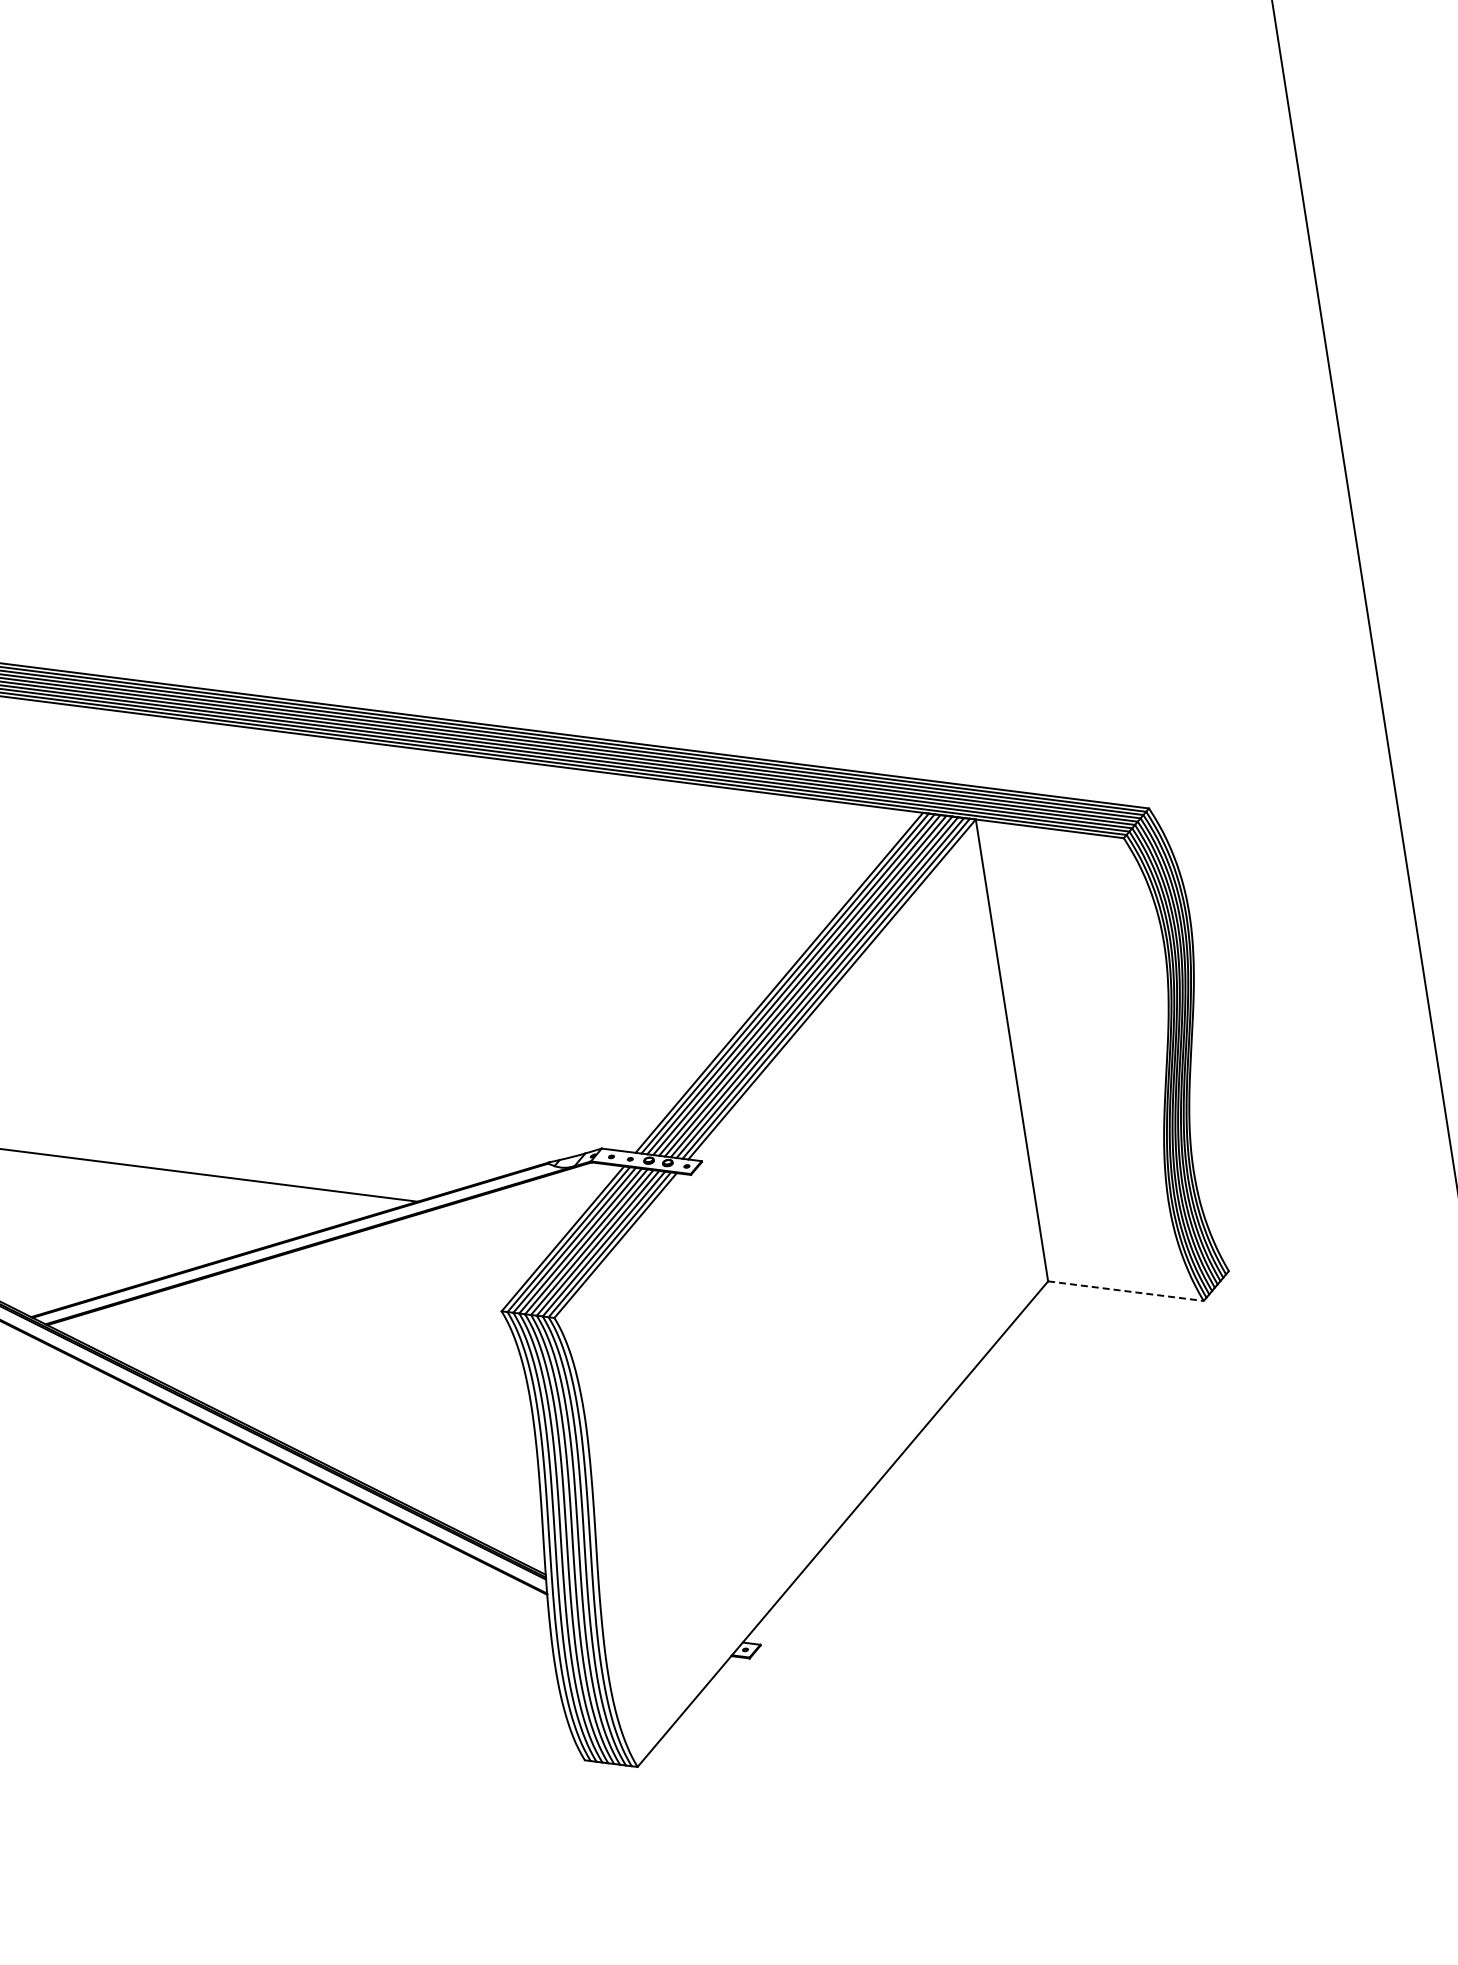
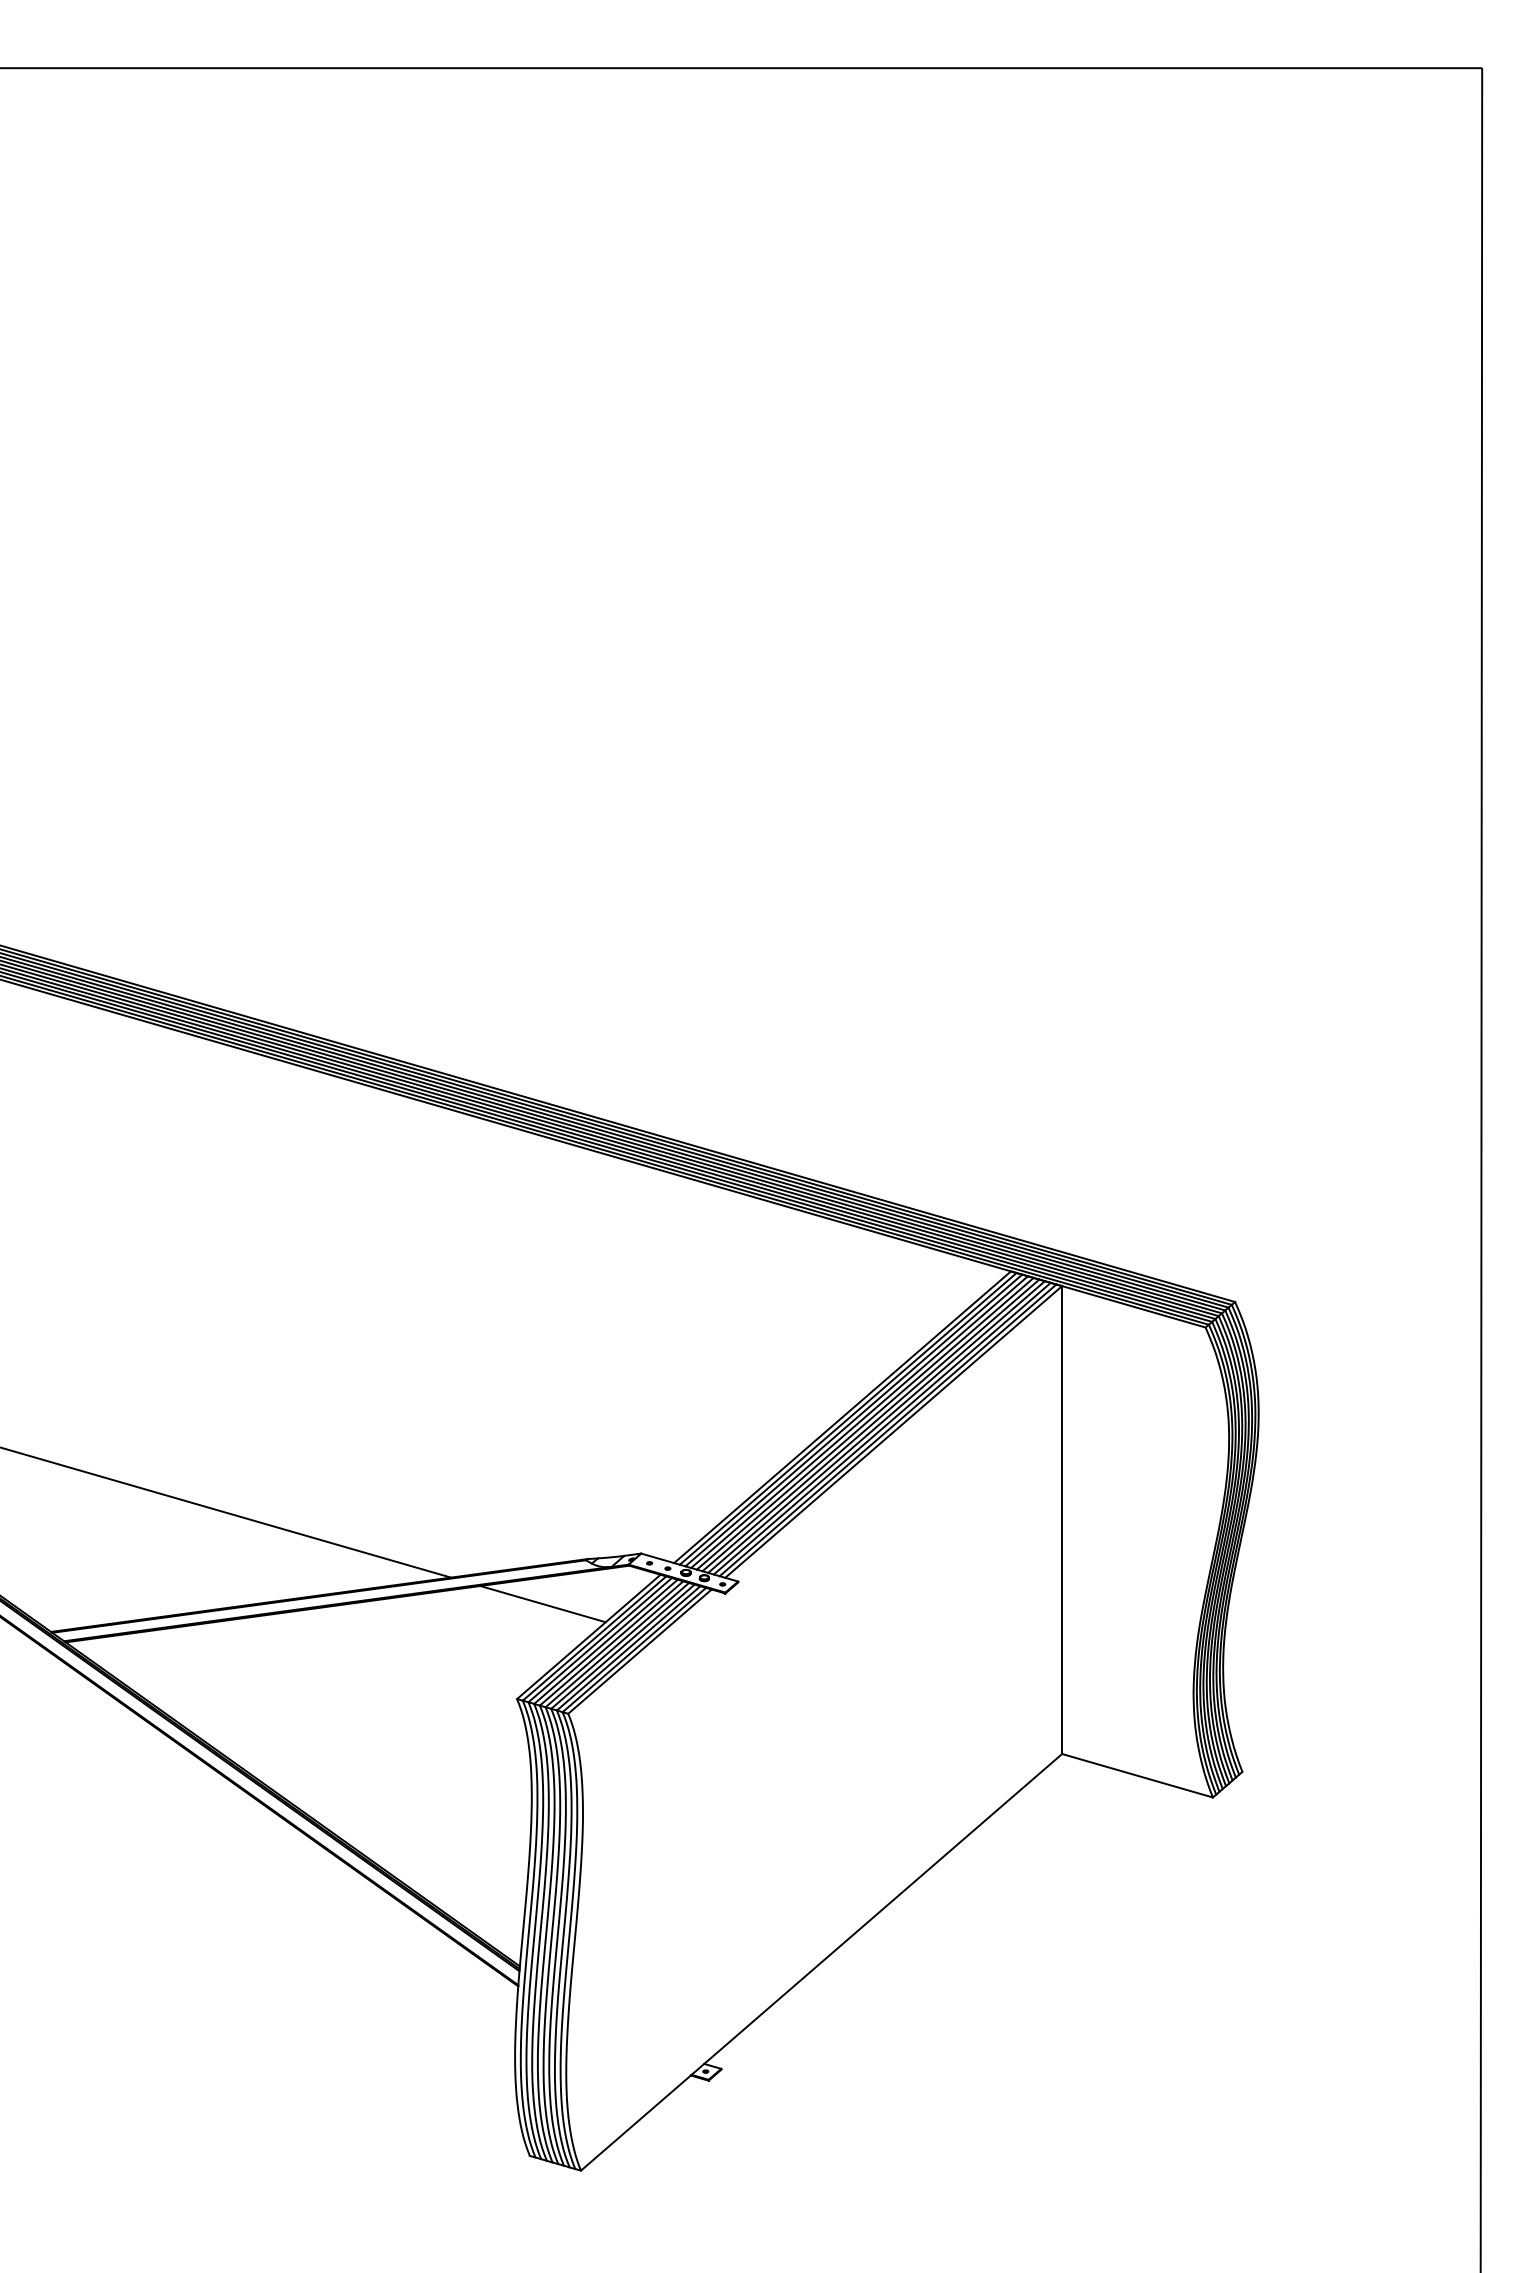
line: (512, 1214) -> (542, 1604), added
line: (1125, 1290) -> (1137, 1775), dashed -> solid

